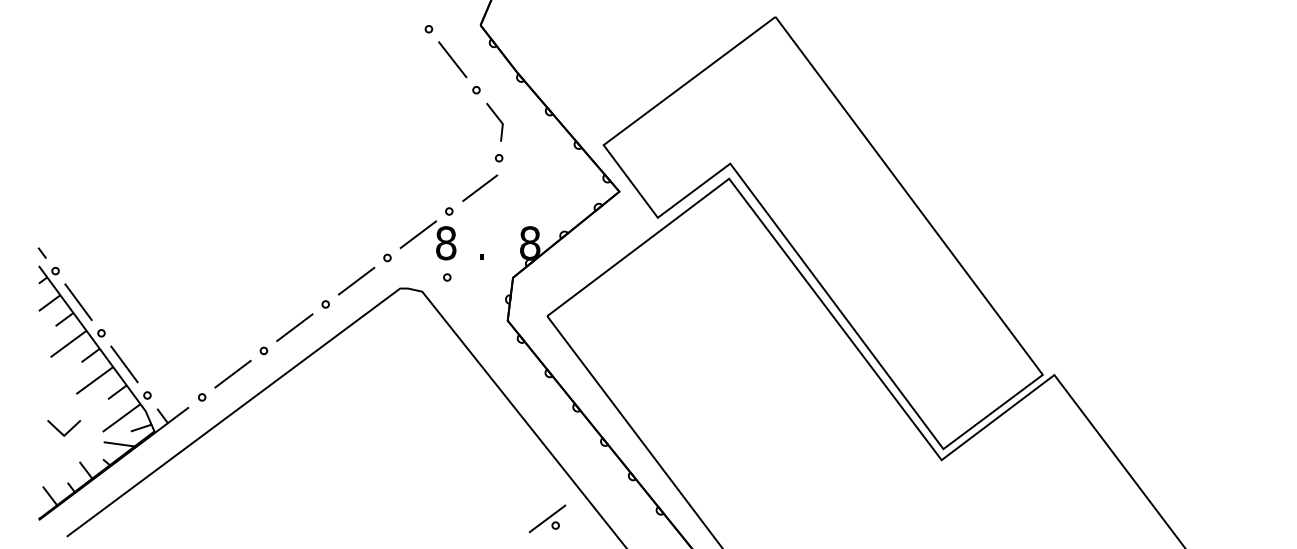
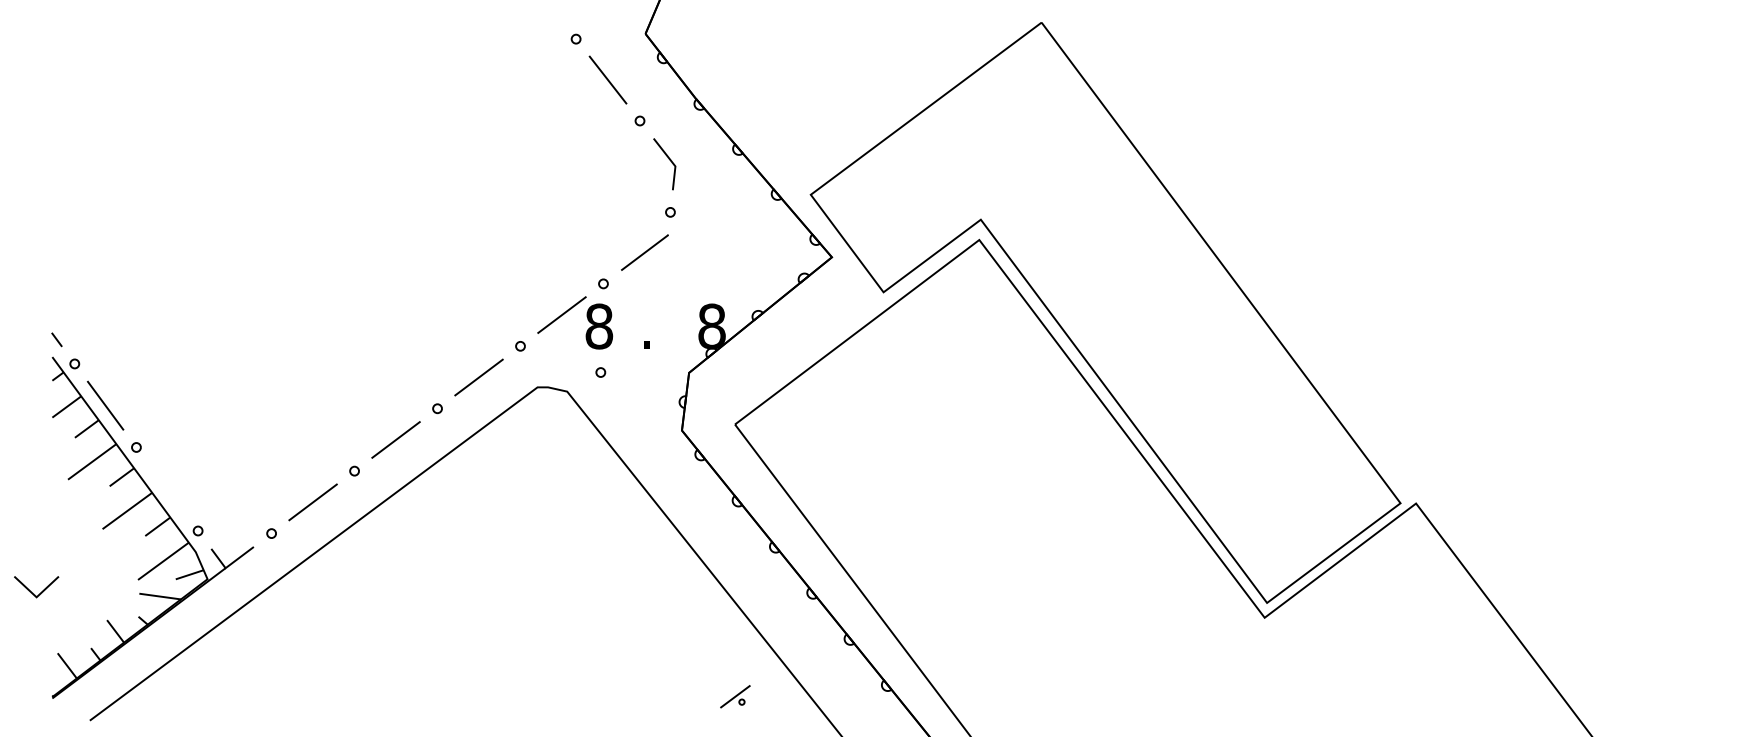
line: (124, 364) -> (167, 489), removed
line: (67, 431) -> (41, 591), moved
part: (547, 518) -> (735, 696), size x0.6

